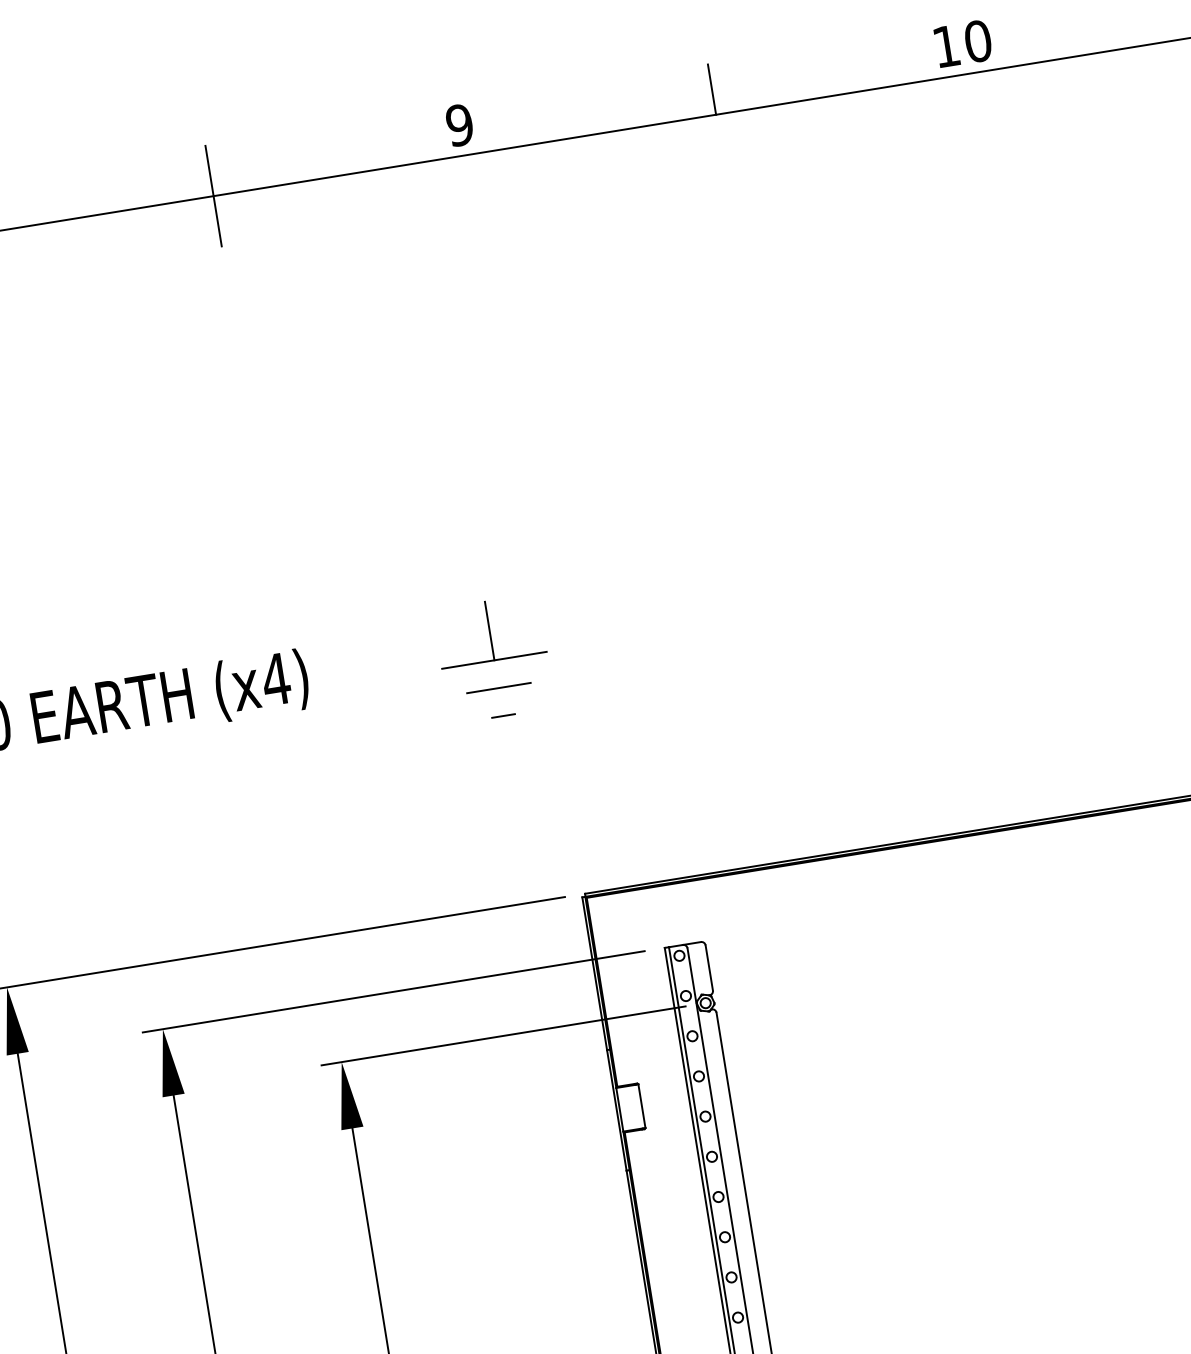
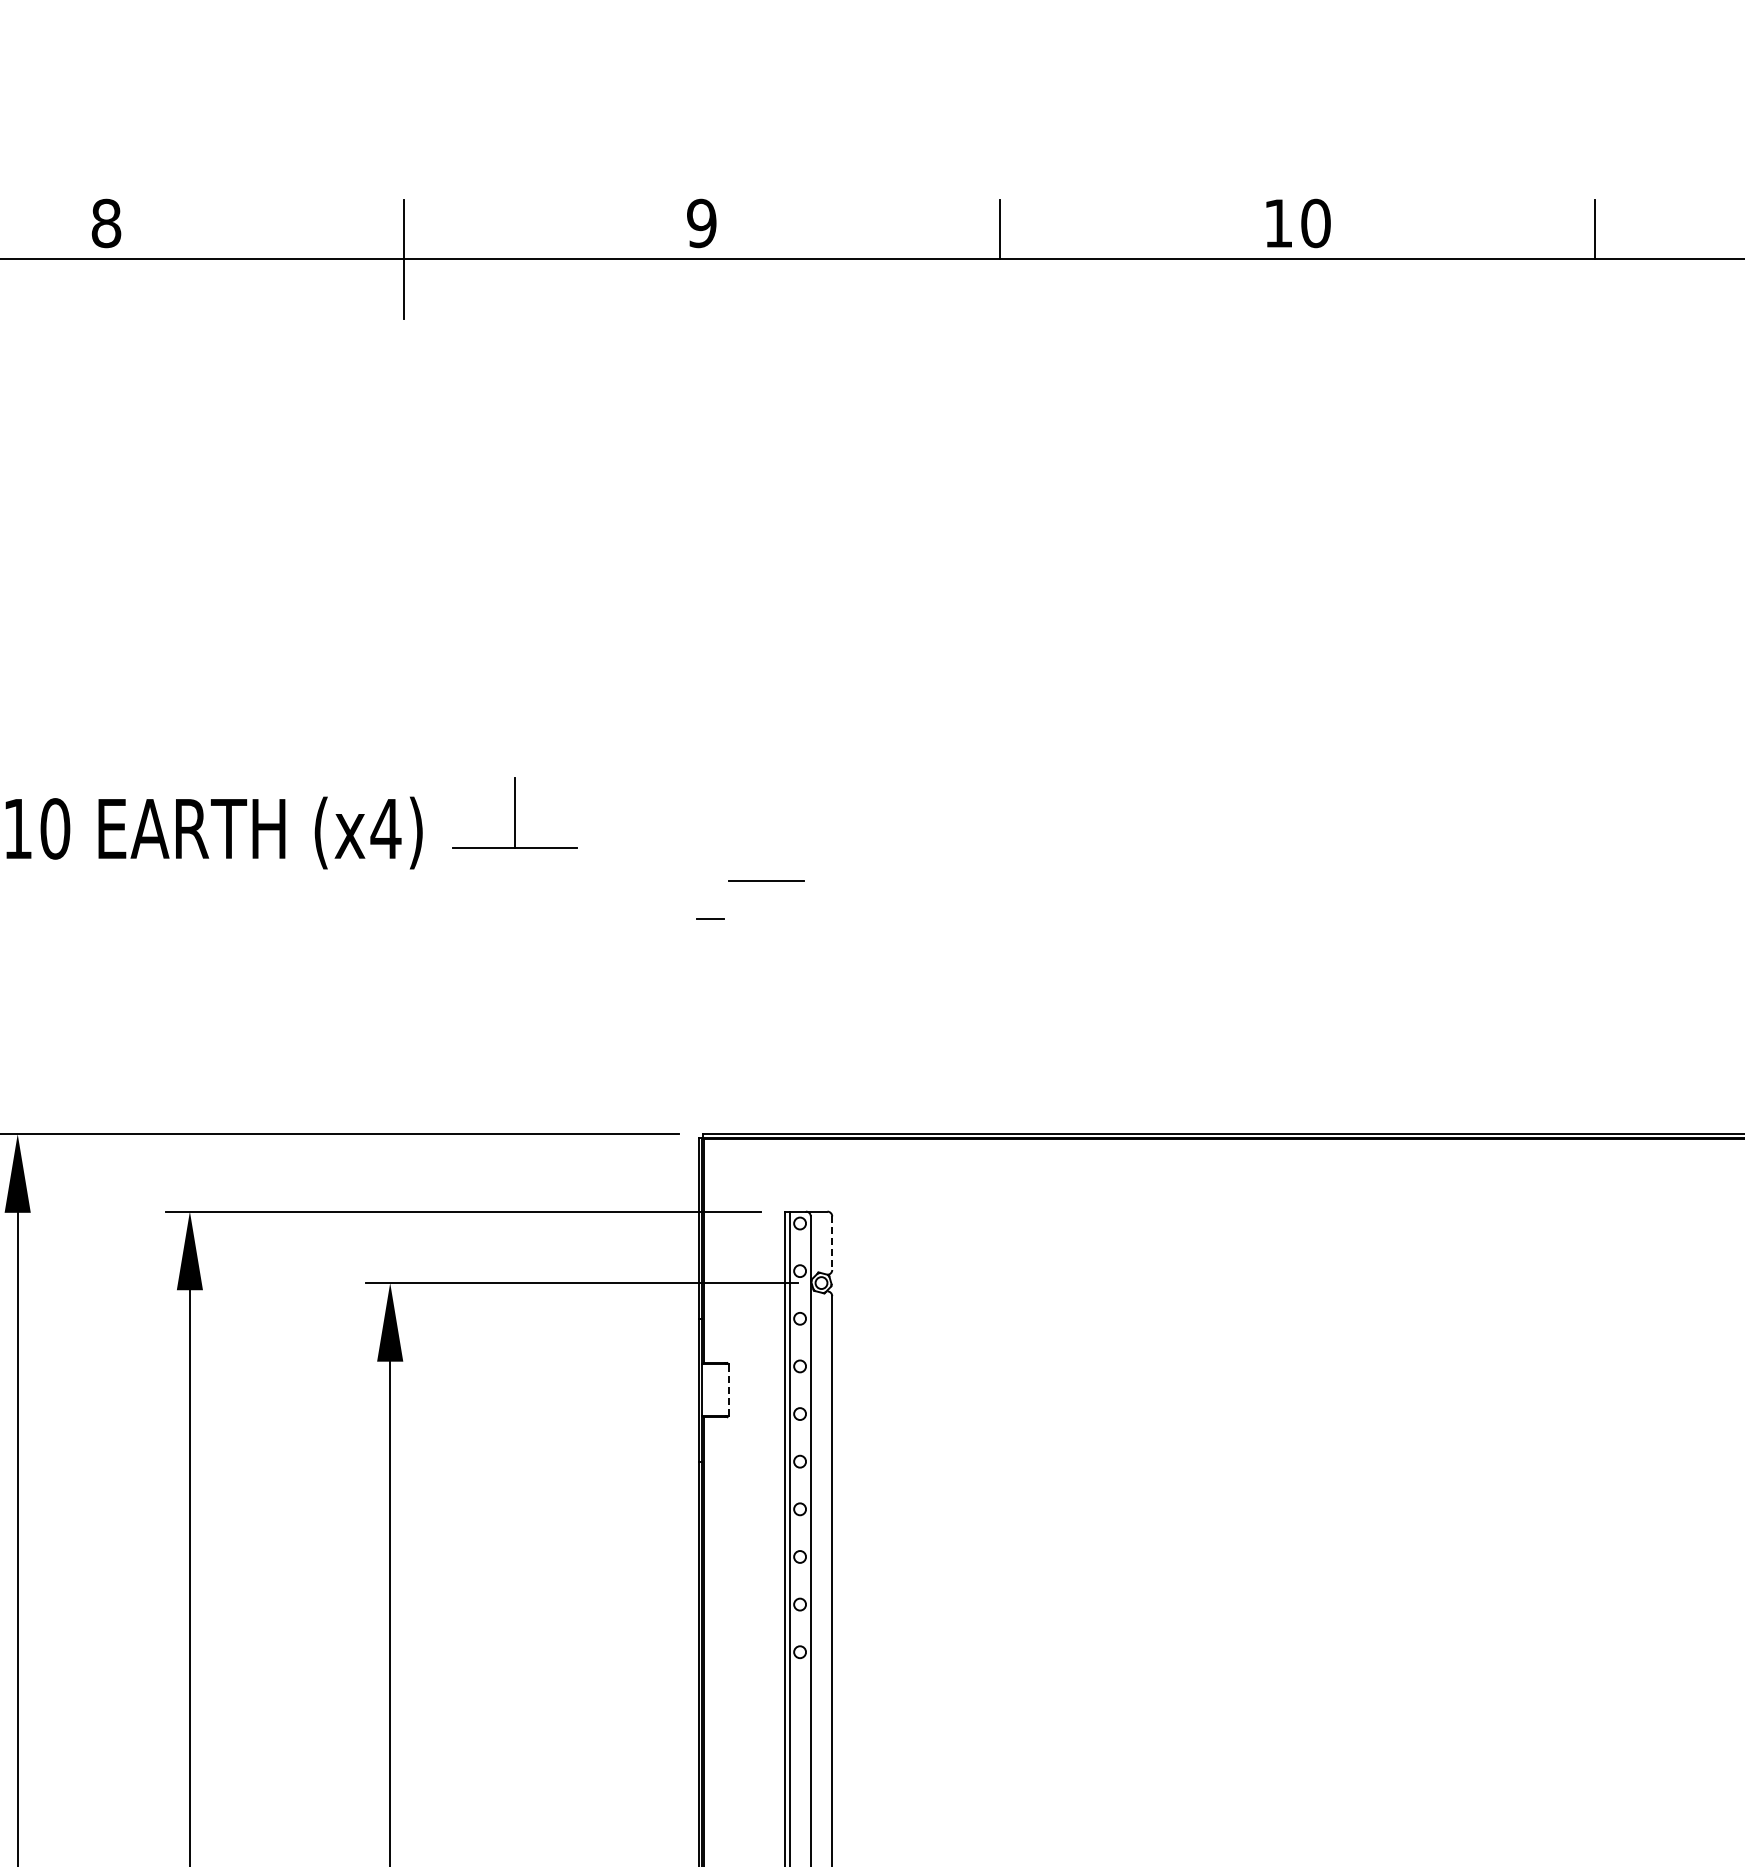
part: (489, 630) -> (514, 812), moved
line: (498, 688) -> (766, 880), moved
line: (503, 715) -> (710, 918), moved
line: (709, 968) -> (832, 1243), solid -> dashed
line: (641, 1106) -> (728, 1390), solid -> dashed

